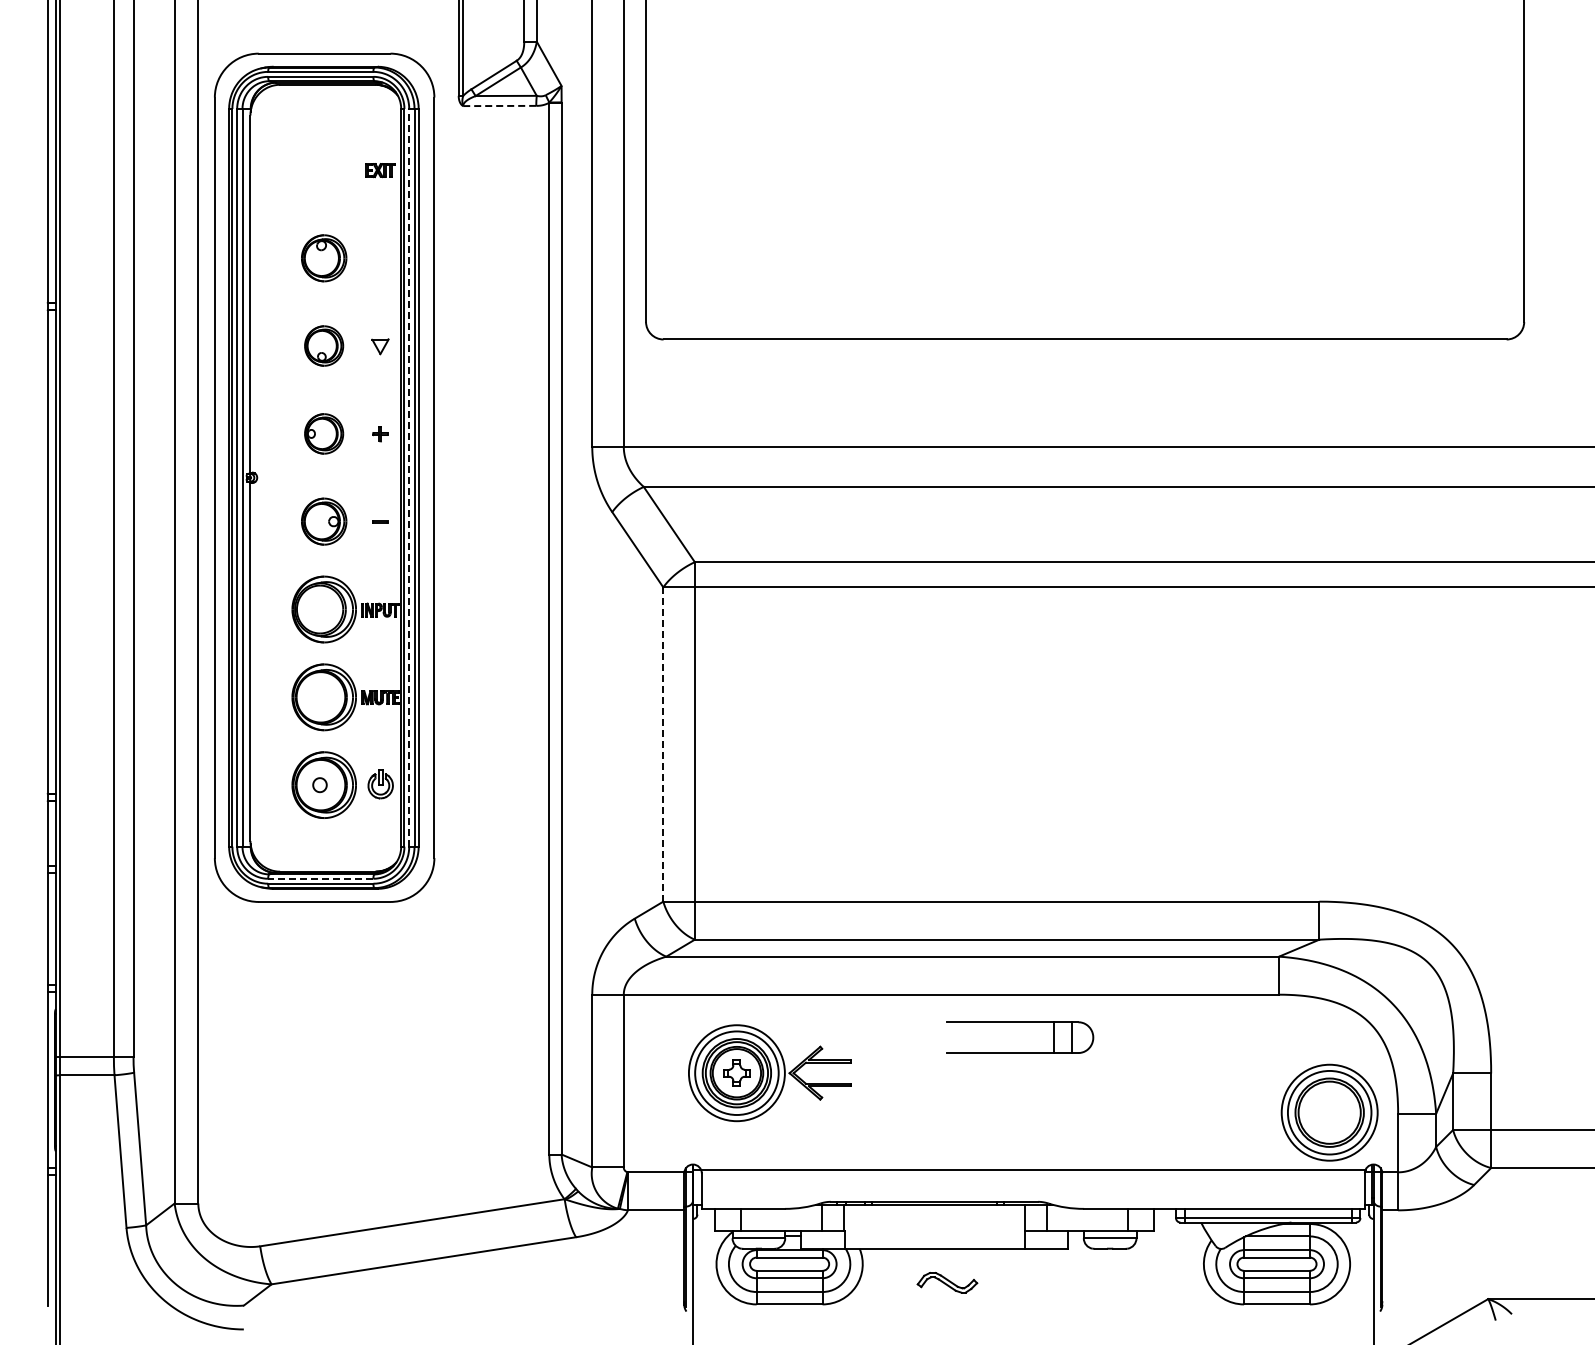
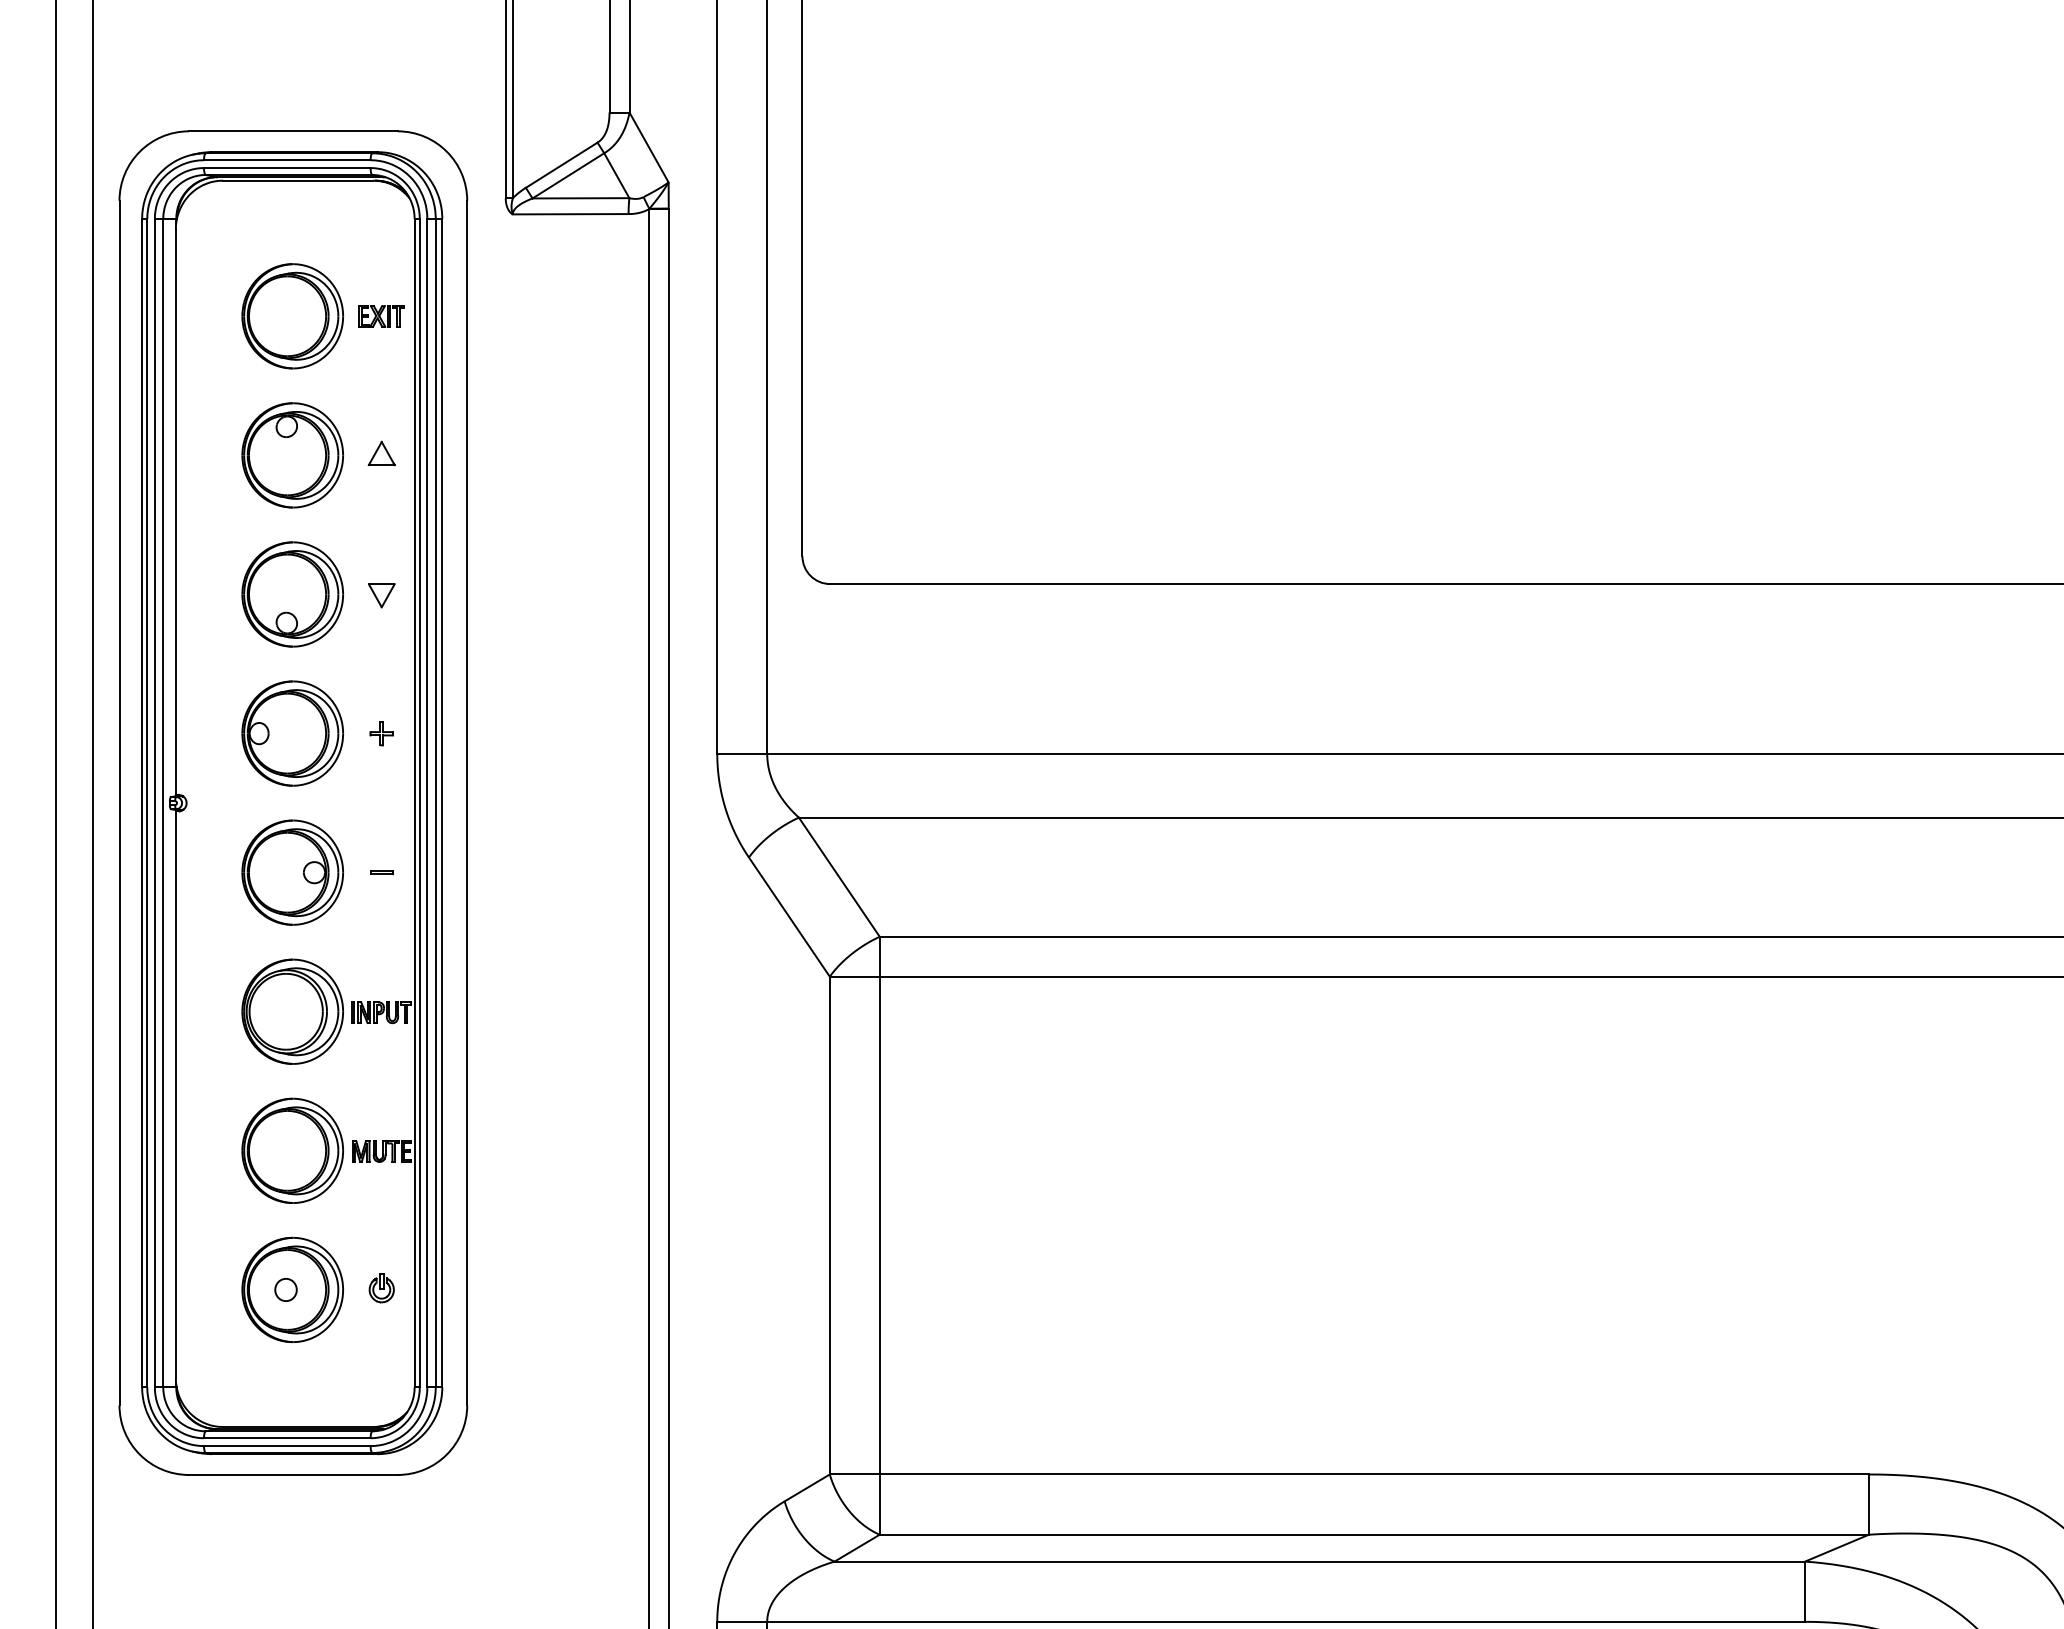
line: (499, 106) -> (570, 215), dashed -> solid
part: (323, 170) -> (291, 316), added
part: (380, 256) -> (381, 452), added
part: (323, 258) -> (291, 455), size x1.43
part: (323, 345) -> (291, 593), size x1.67
part: (323, 433) -> (291, 732), size x1.67
line: (409, 477) -> (427, 802), dashed -> solid
part: (323, 521) -> (291, 872), size x1.43
line: (663, 745) -> (830, 1227), dashed -> solid
part: (379, 783) -> (380, 1287), size x0.62
line: (320, 878) -> (286, 1437), dashed -> solid

